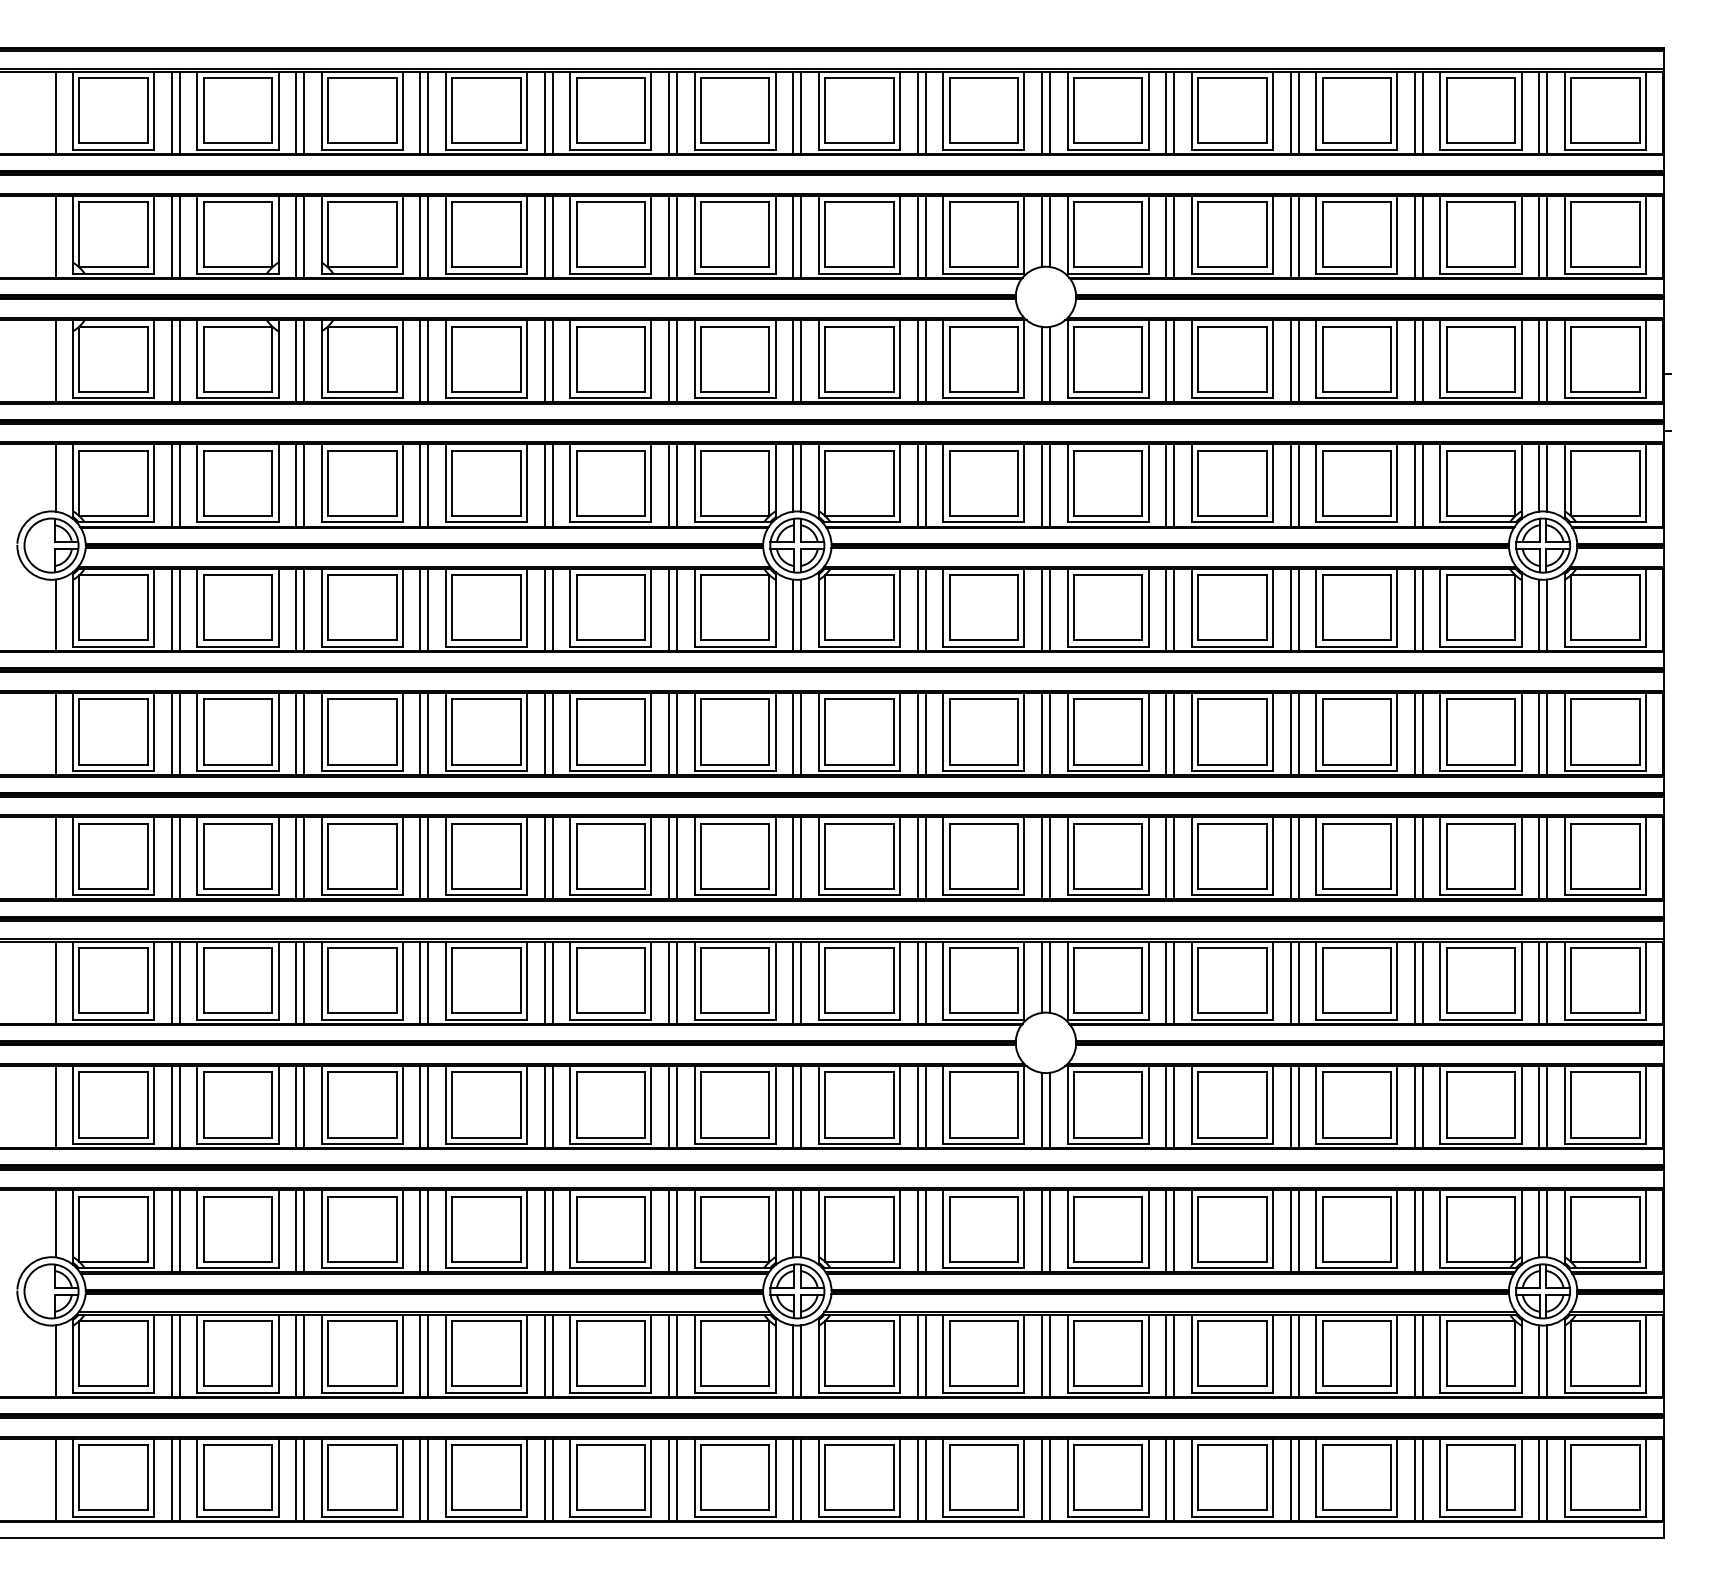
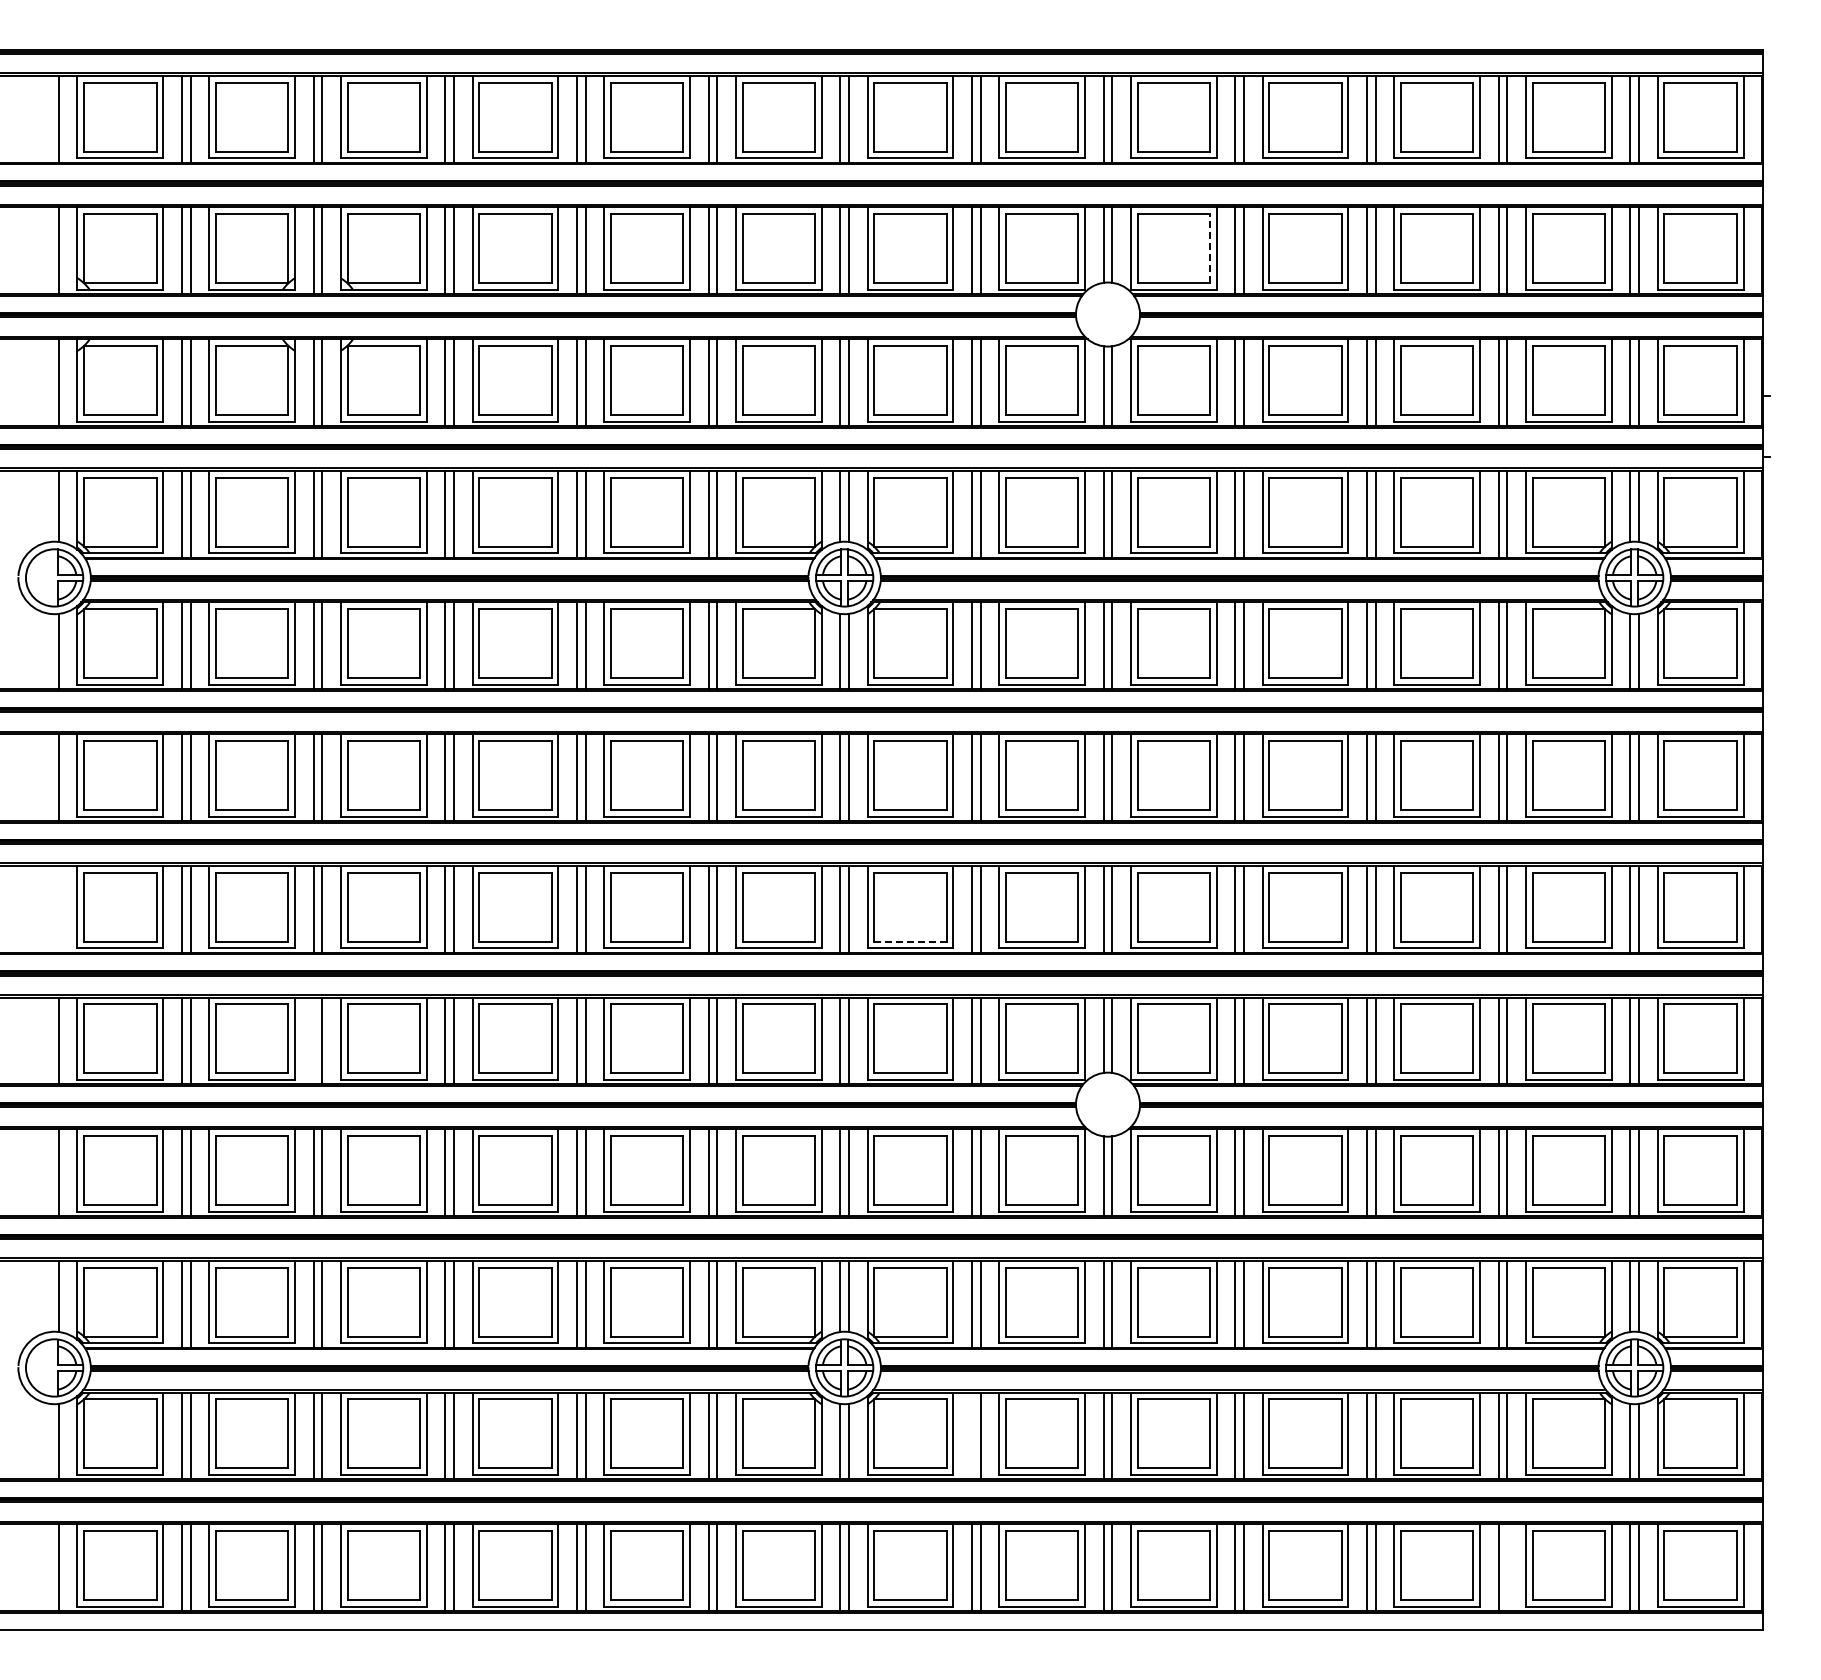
line: (1142, 234) -> (1210, 248), solid -> dashed
line: (55, 857) -> (58, 908), removed
line: (860, 888) -> (911, 941), solid -> dashed
line: (295, 982) -> (313, 1040), removed
line: (918, 1355) -> (972, 1435), removed
line: (1423, 1479) -> (1507, 1567), removed

